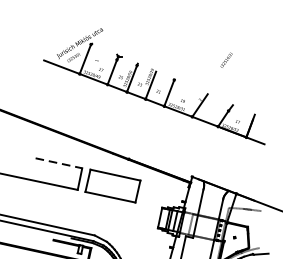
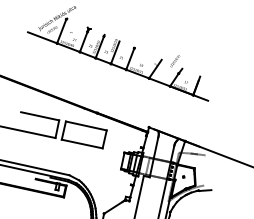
text: (227, 60) -> (175, 61), moved
line: (59, 163) -> (40, 116), dashed -> solid

